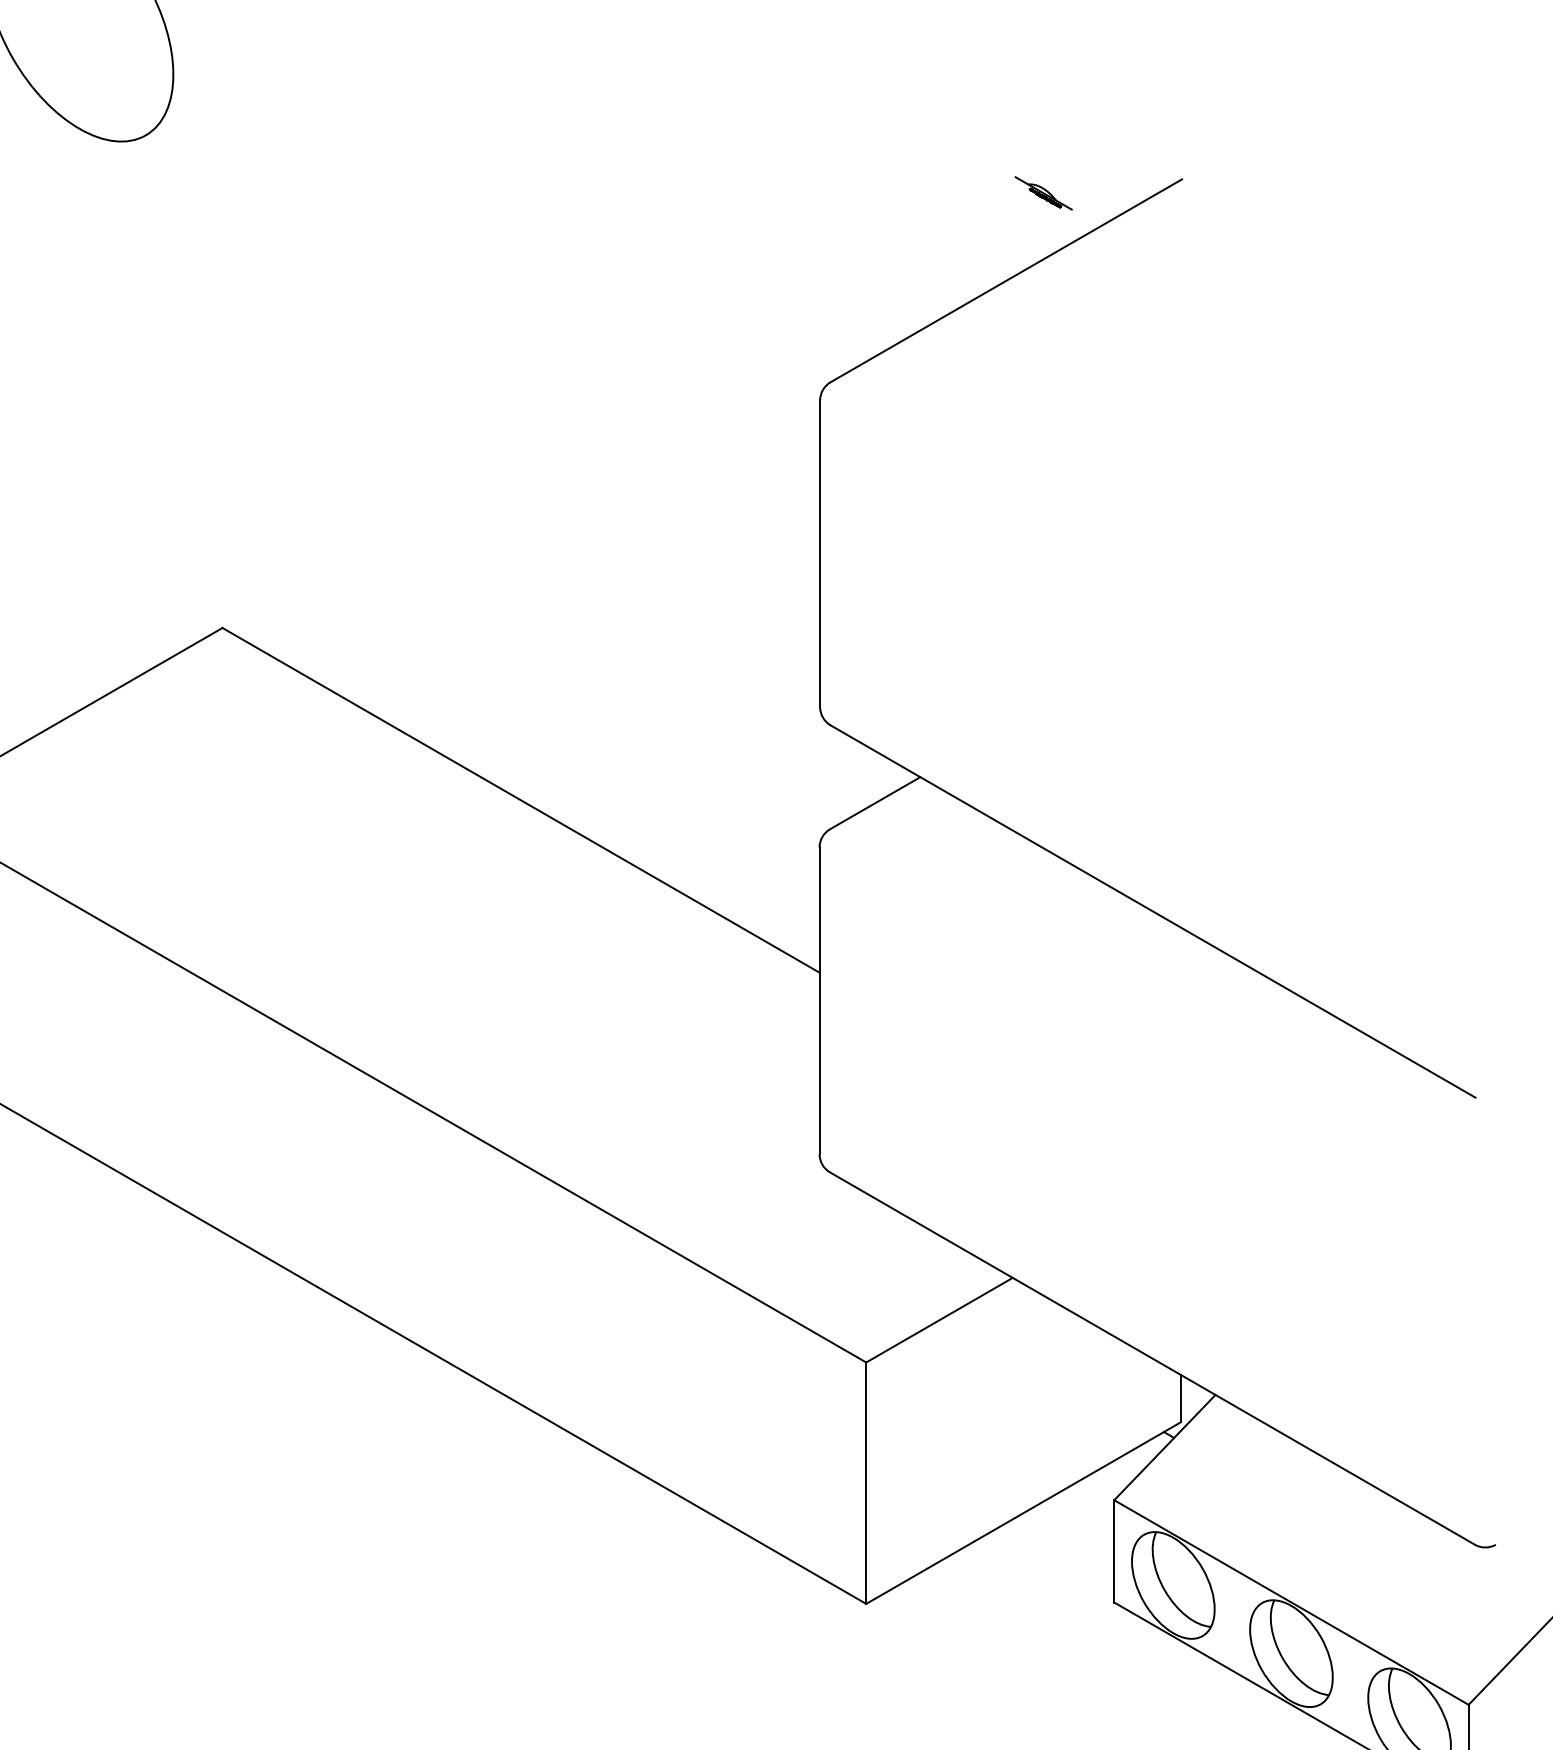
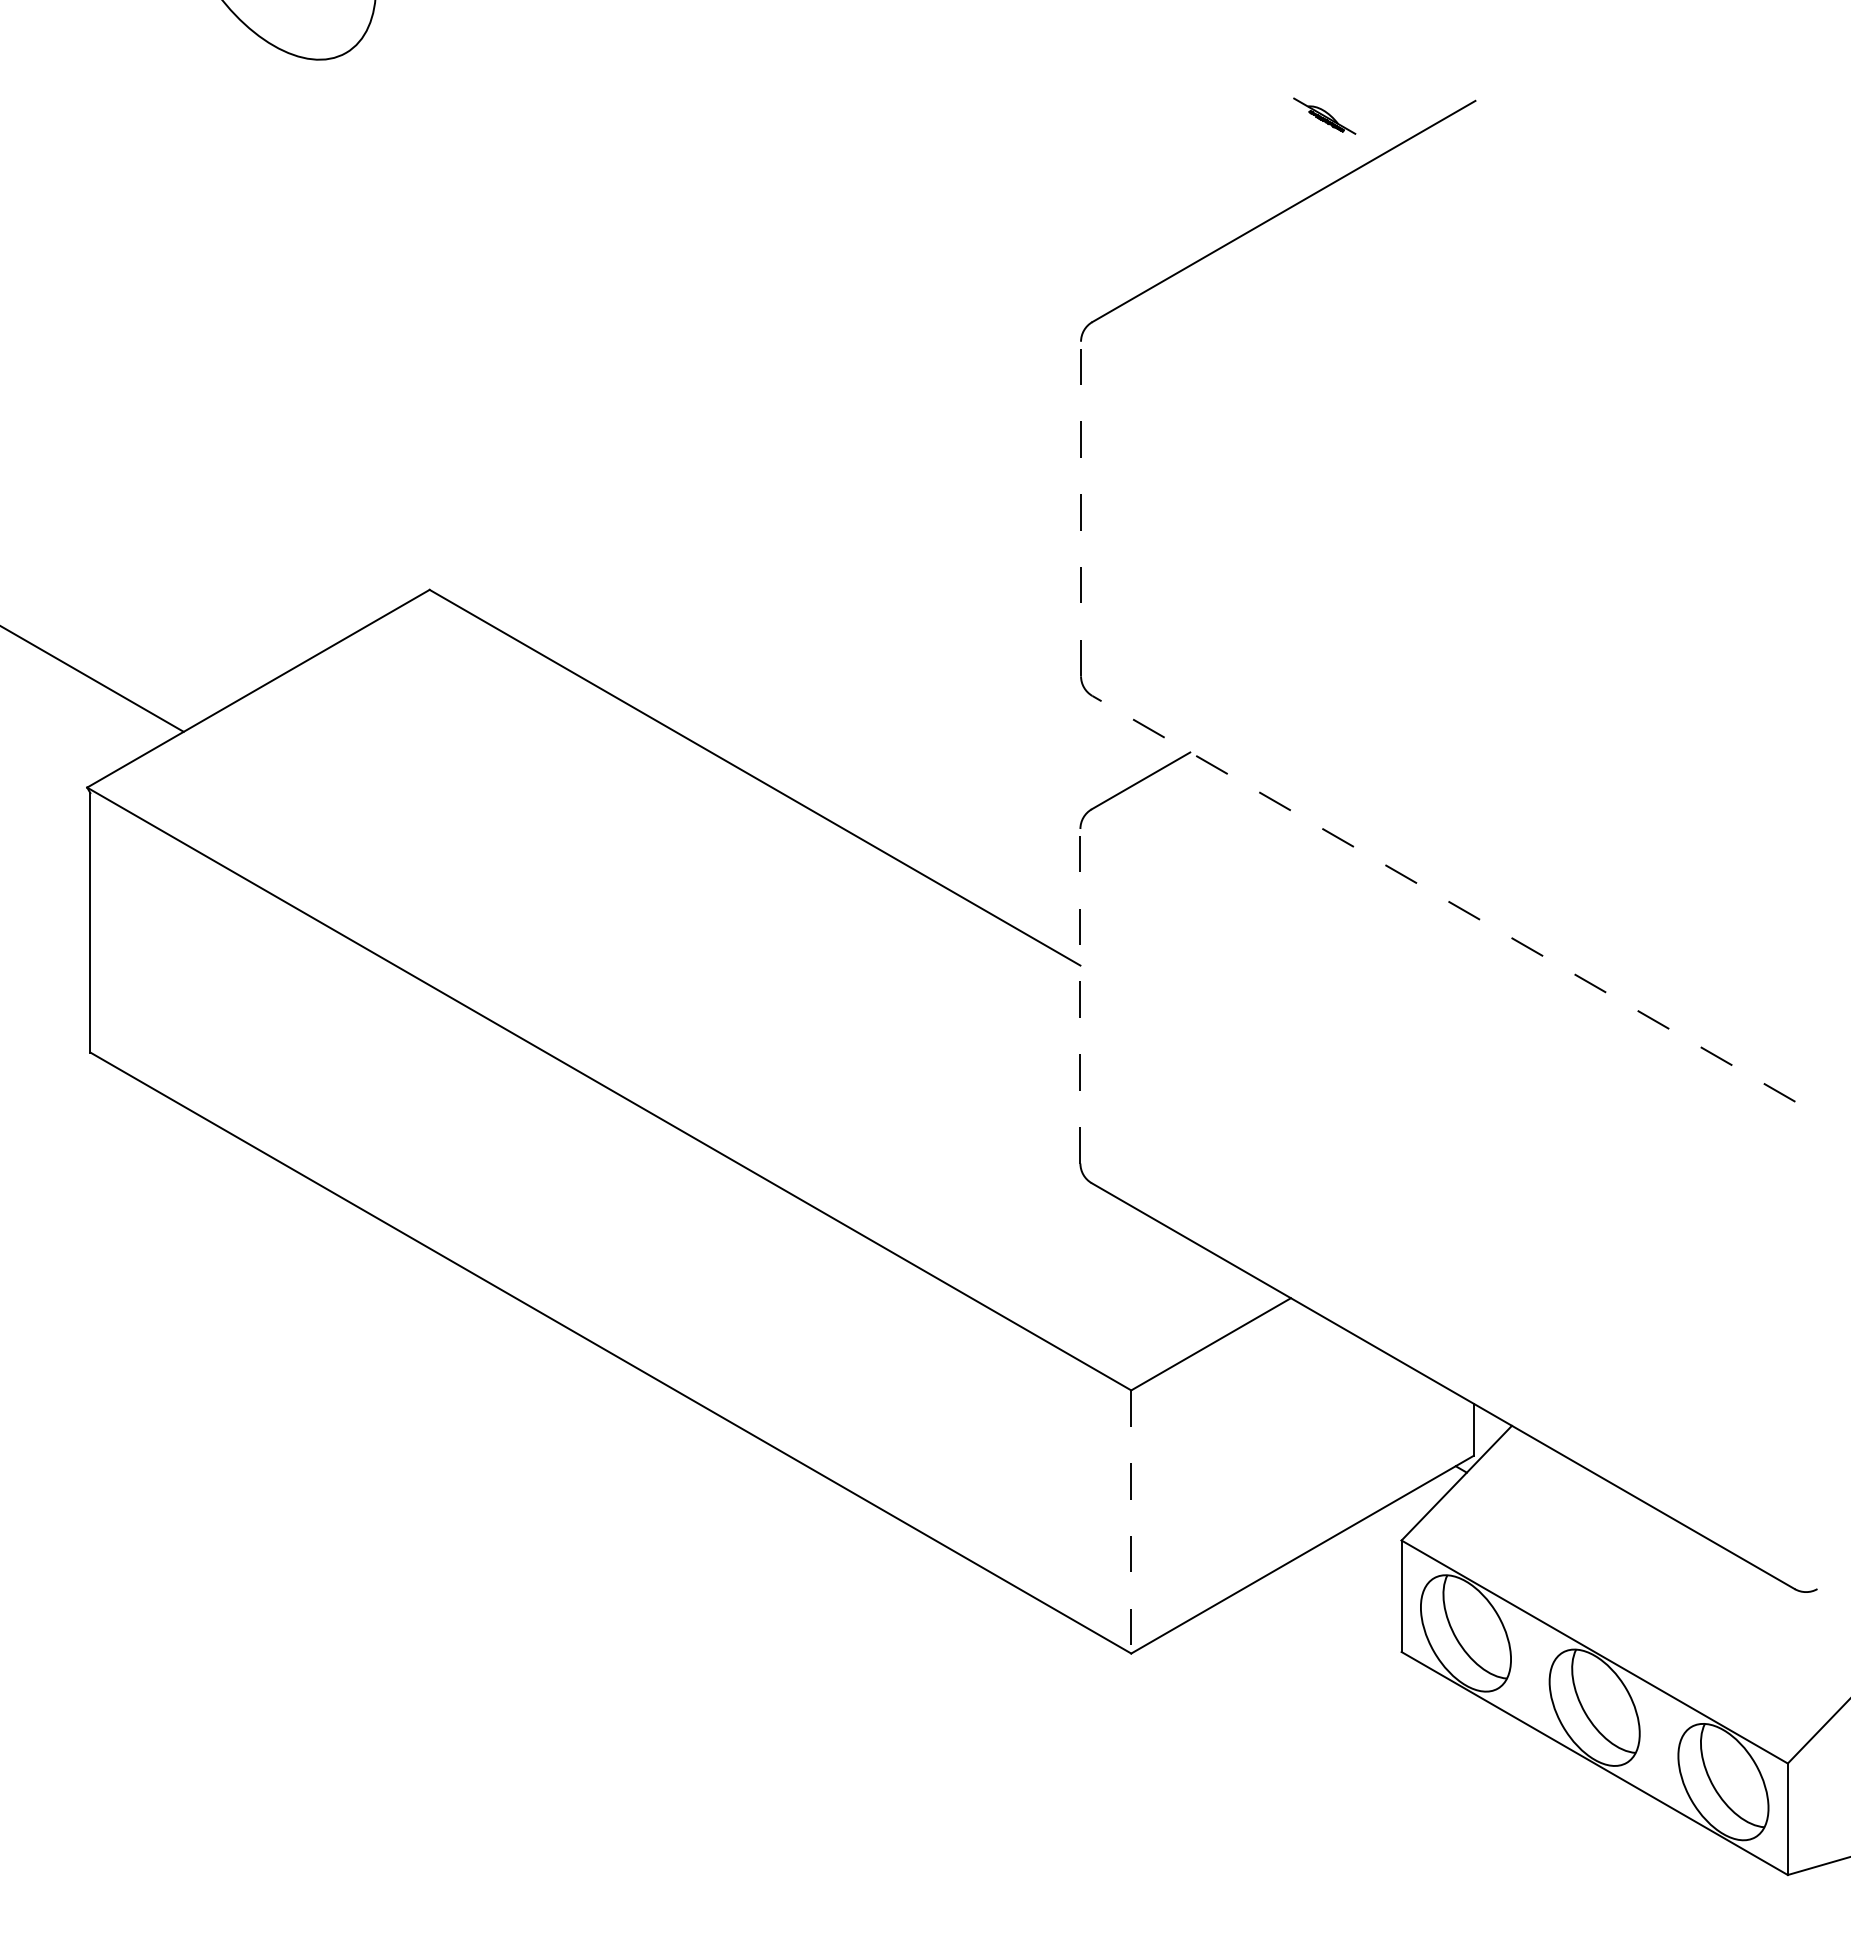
line: (820, 553) -> (1081, 508), solid -> dashed
line: (1152, 911) -> (1443, 898), solid -> dashed
line: (819, 1000) -> (1080, 995), solid -> dashed
line: (866, 1482) -> (1131, 1521), solid -> dashed

